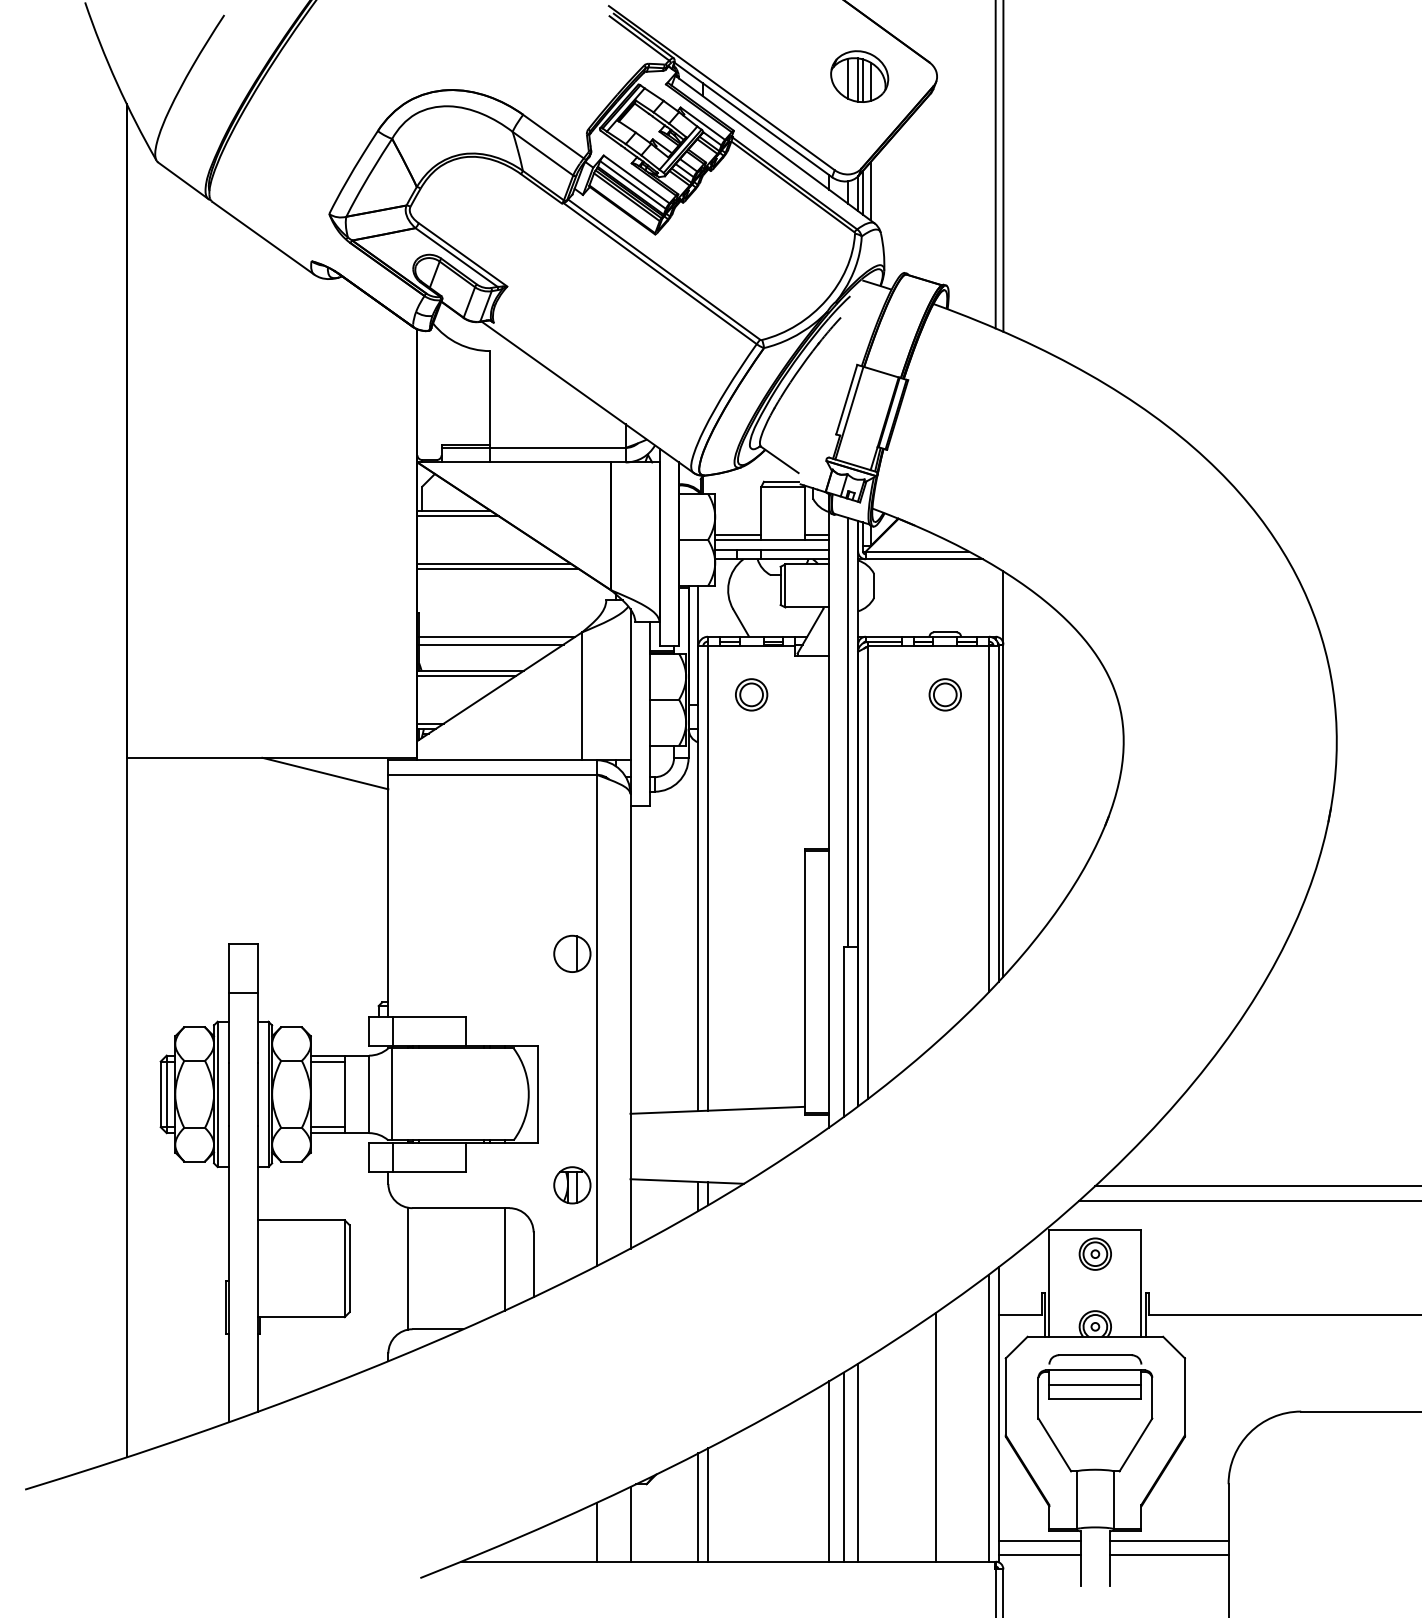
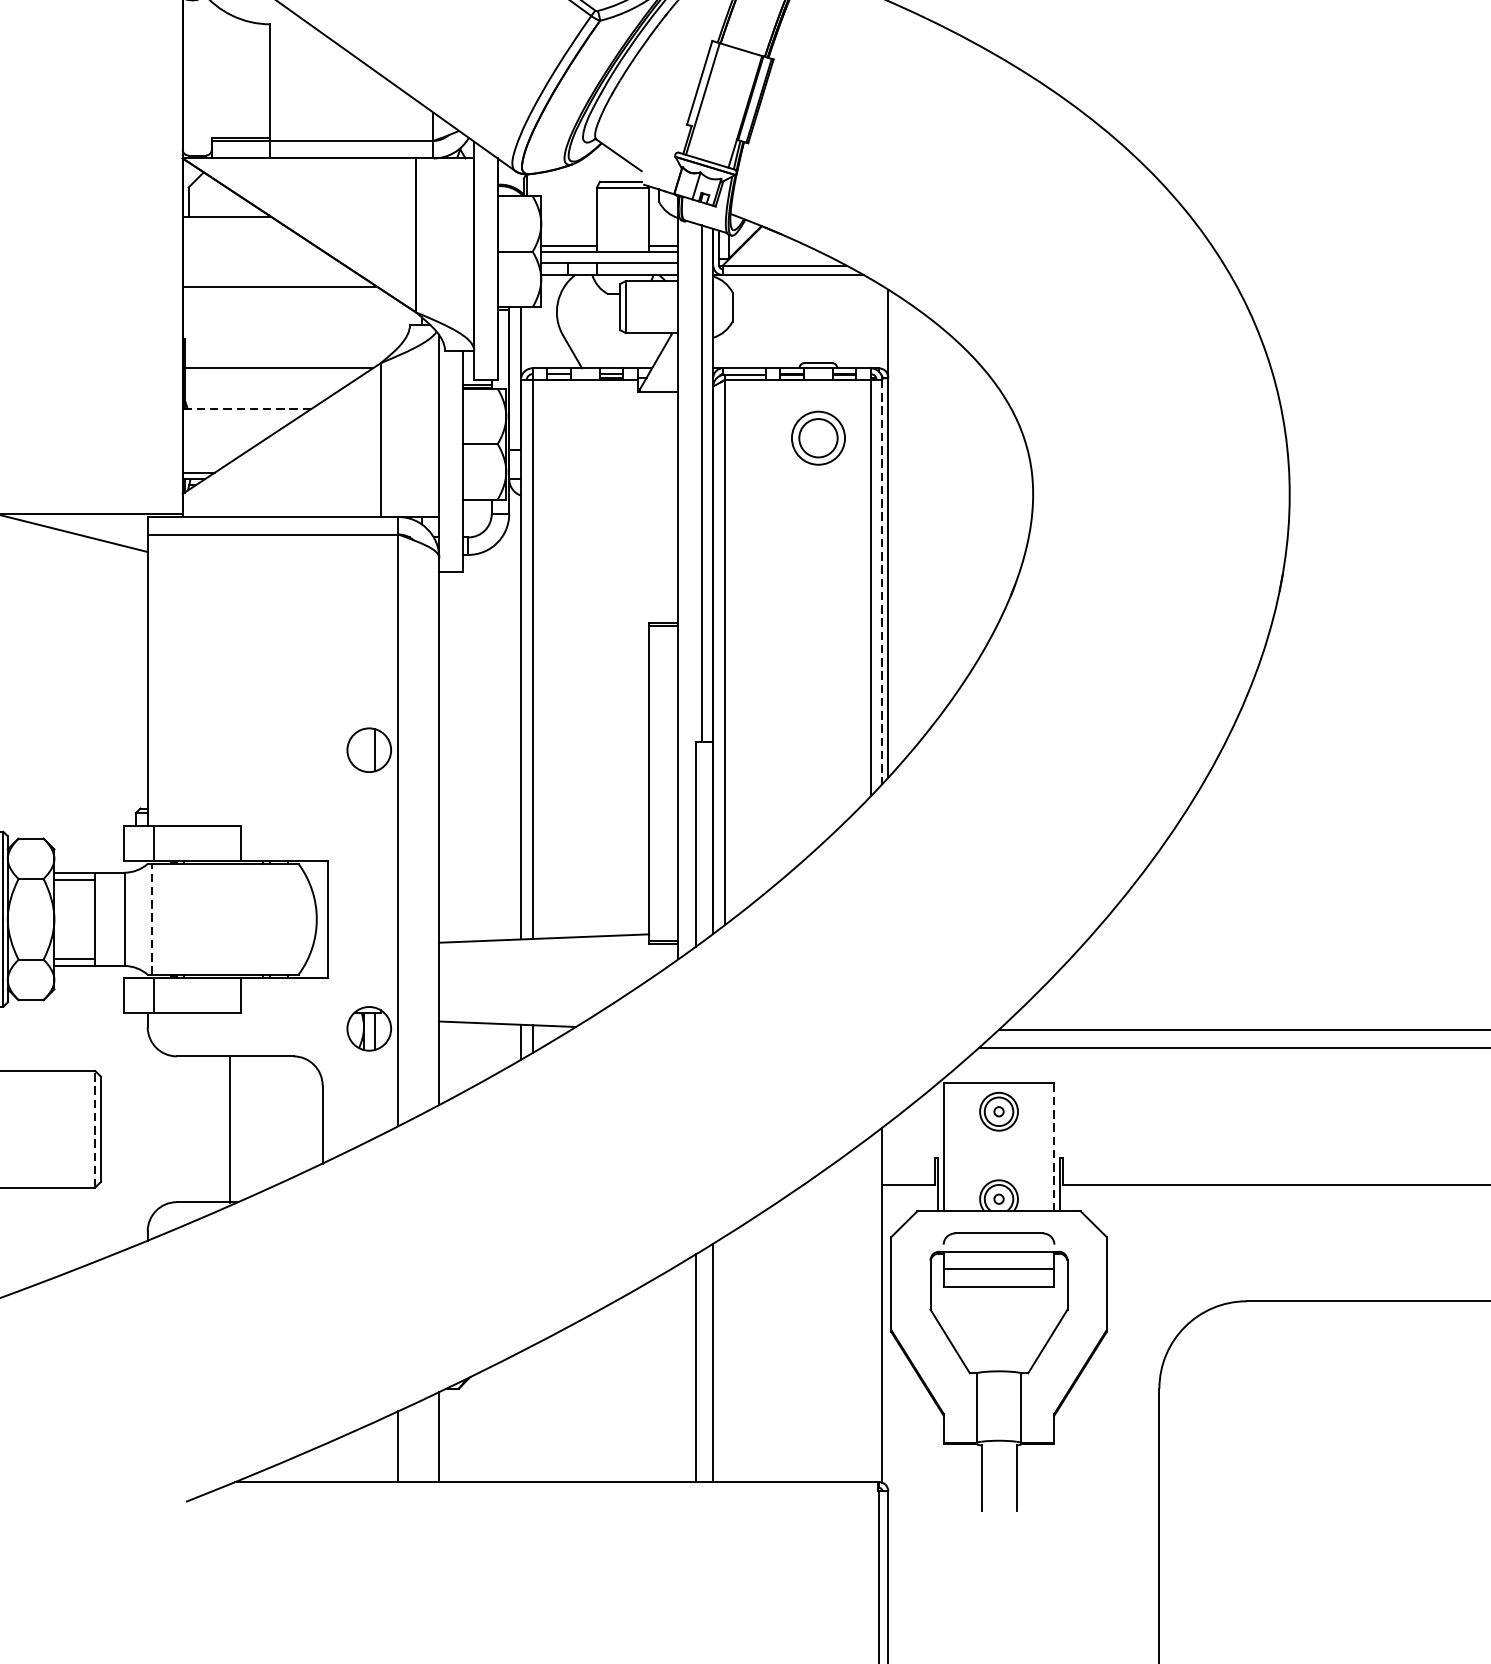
line: (457, 516) -> (230, 223), removed
line: (493, 563) -> (274, 280), removed
line: (491, 644) -> (271, 377), removed
line: (470, 670) -> (246, 408), solid -> dashed
line: (466, 675) -> (241, 414), removed
part: (751, 694) -> (584, 437), removed
part: (944, 694) -> (817, 437), size x1.4
line: (998, 814) -> (882, 582), solid -> dashed
line: (391, 1093) -> (151, 918), solid -> dashed
line: (504, 1259) -> (287, 1118), removed
line: (344, 1268) -> (94, 1129), solid -> dashed
line: (407, 1268) -> (229, 1129), moved
line: (1141, 1282) -> (1054, 1145), solid -> dashed
line: (988, 1417) -> (870, 1308), removed
line: (935, 1437) -> (806, 1332), removed
line: (829, 1471) -> (678, 1373), removed
line: (708, 1504) -> (533, 1413), removed
line: (698, 1507) -> (521, 1416), removed
line: (1039, 1540) -> (931, 1456), removed
line: (1168, 1540) -> (1087, 1456), removed
line: (1039, 1554) -> (931, 1473), removed
line: (1168, 1554) -> (1087, 1473), removed

